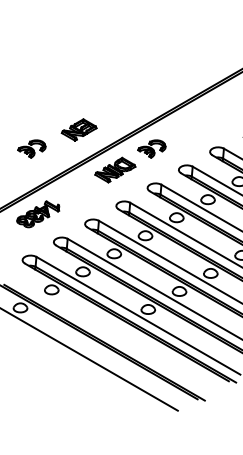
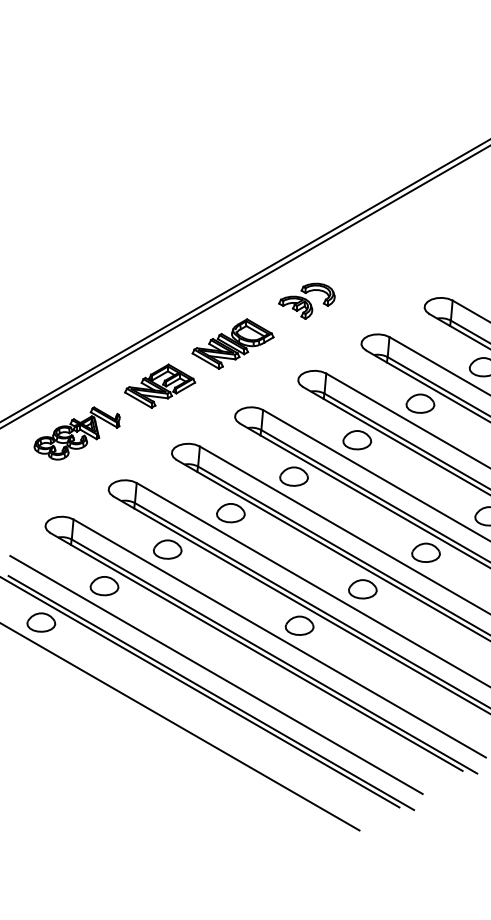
part: (78, 129) -> (158, 385), moved
part: (31, 148) -> (63, 300), removed
line: (107, 333) -> (217, 674), added

